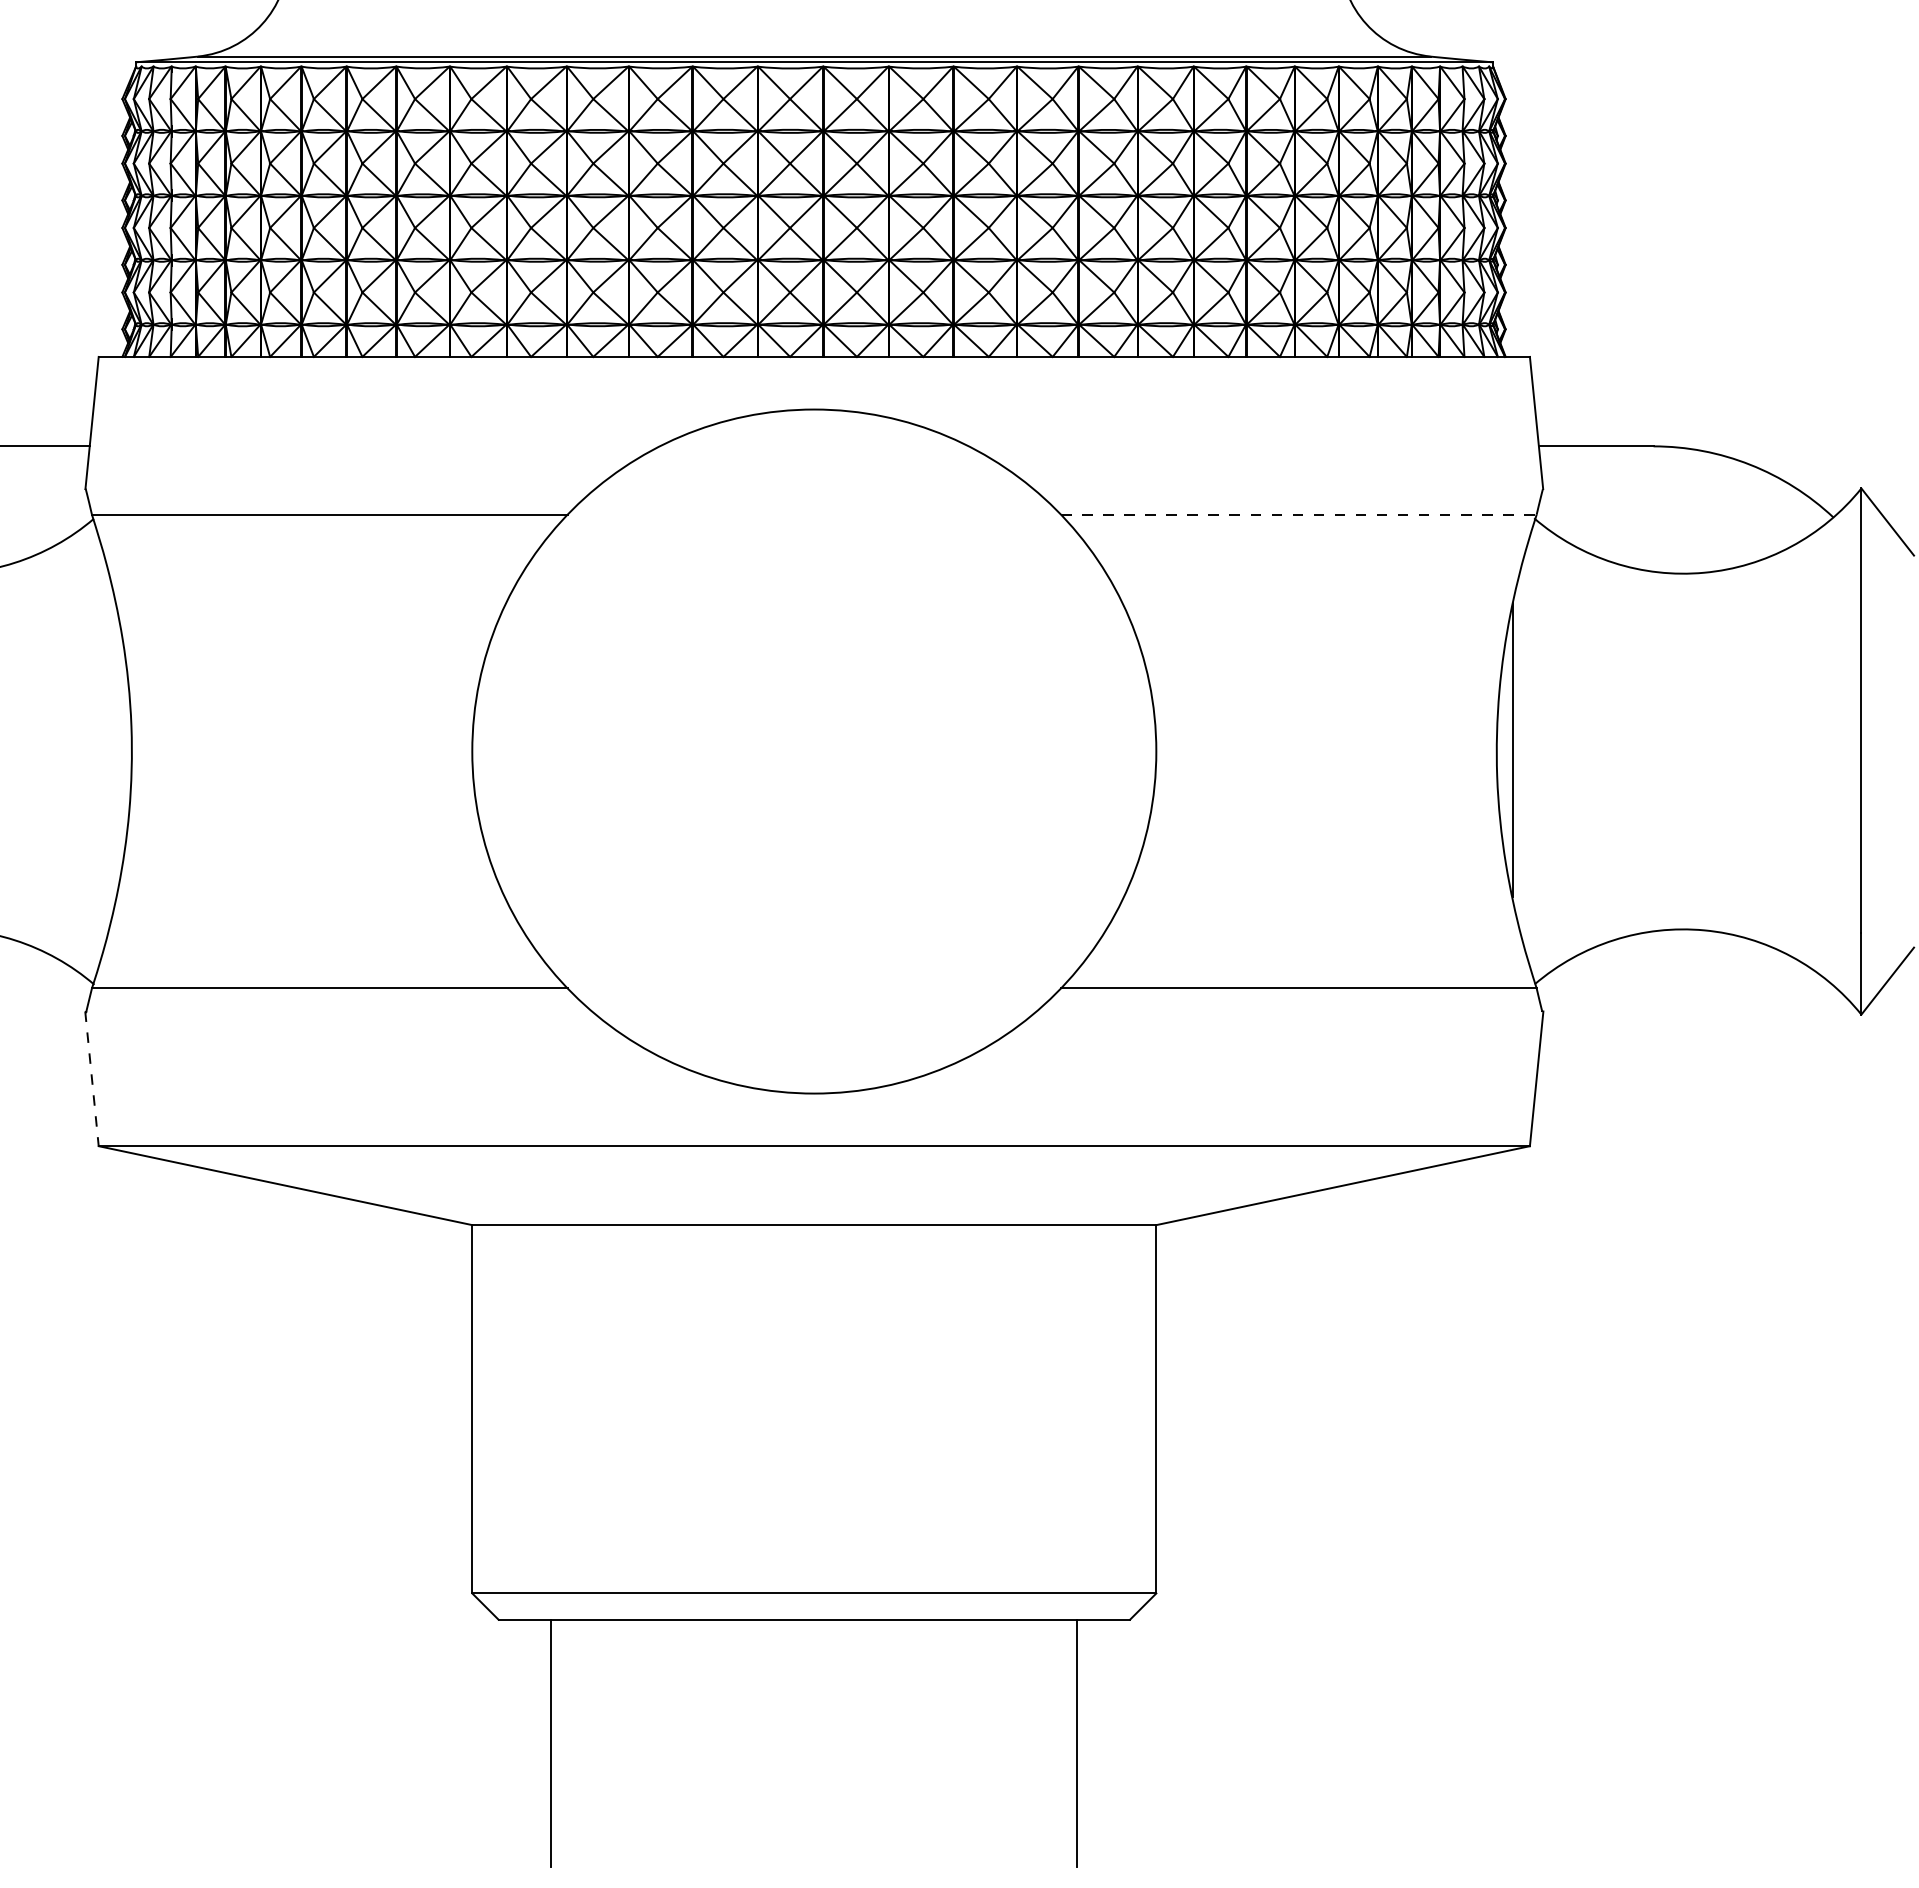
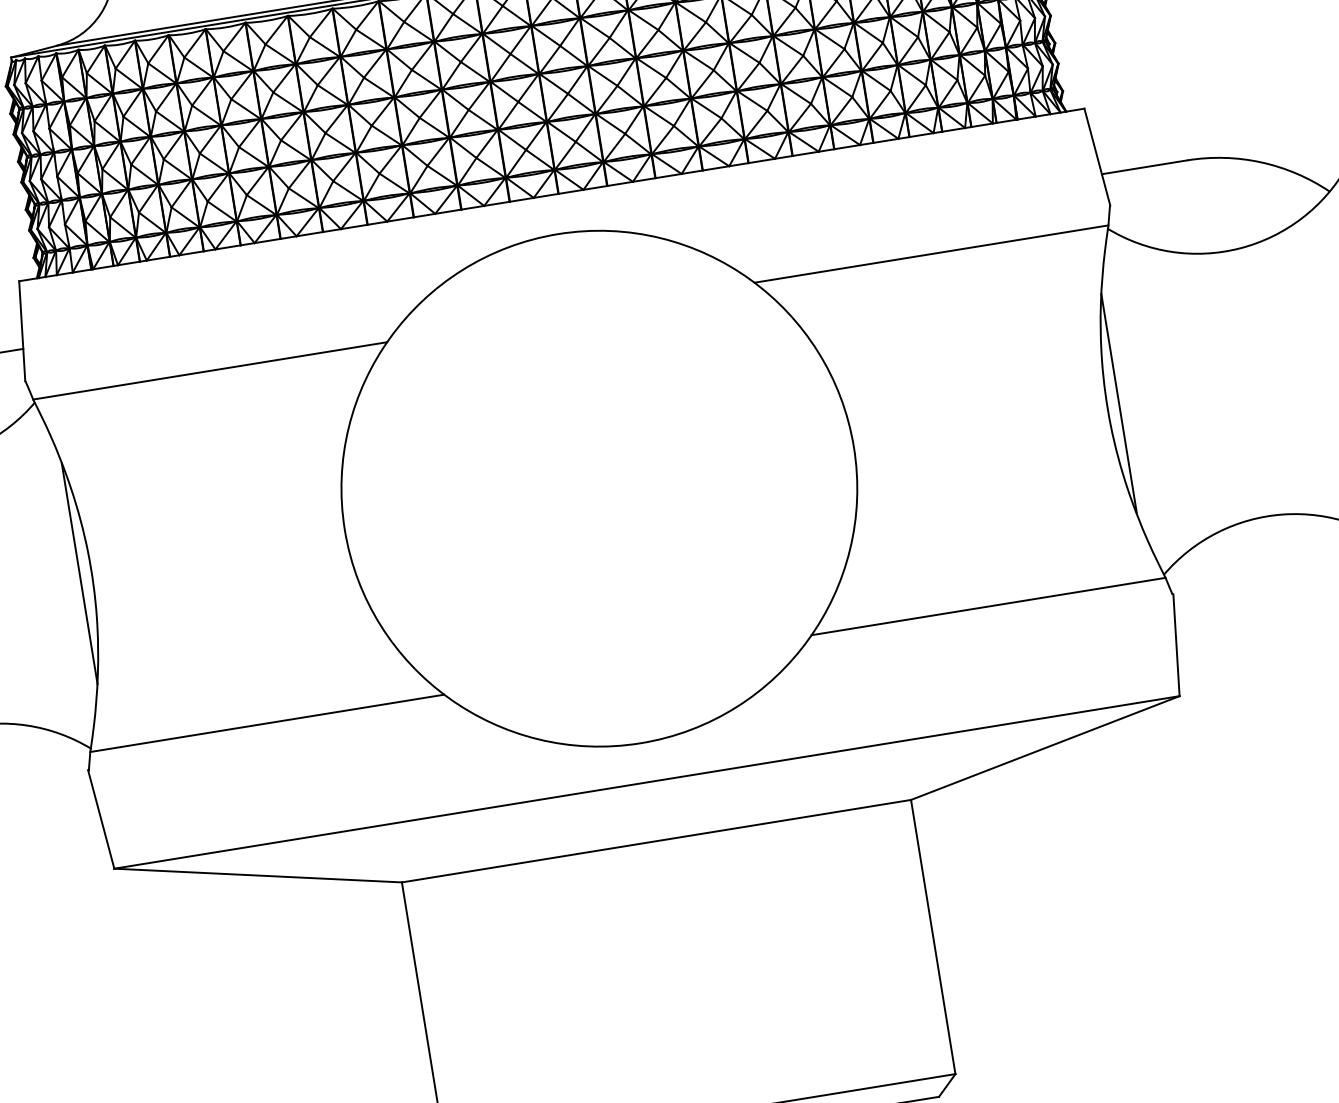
line: (1298, 514) -> (931, 253), dashed -> solid
line: (115, 752) -> (79, 573), added
line: (91, 1078) -> (100, 819), dashed -> solid

